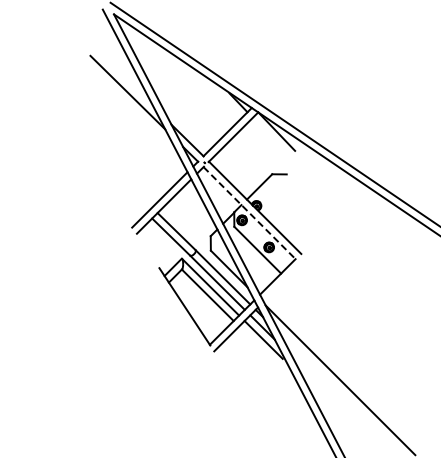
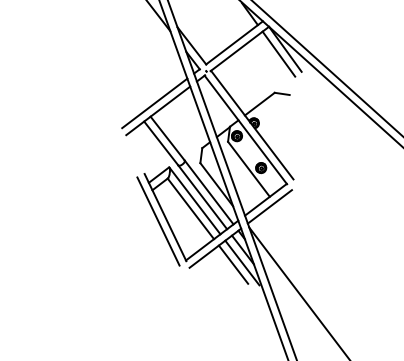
line: (270, 136) -> (278, 53), added
line: (250, 213) -> (246, 130), dashed -> solid
line: (282, 282) -> (269, 206), added
line: (178, 311) -> (158, 221), added
line: (255, 342) -> (233, 264), added

